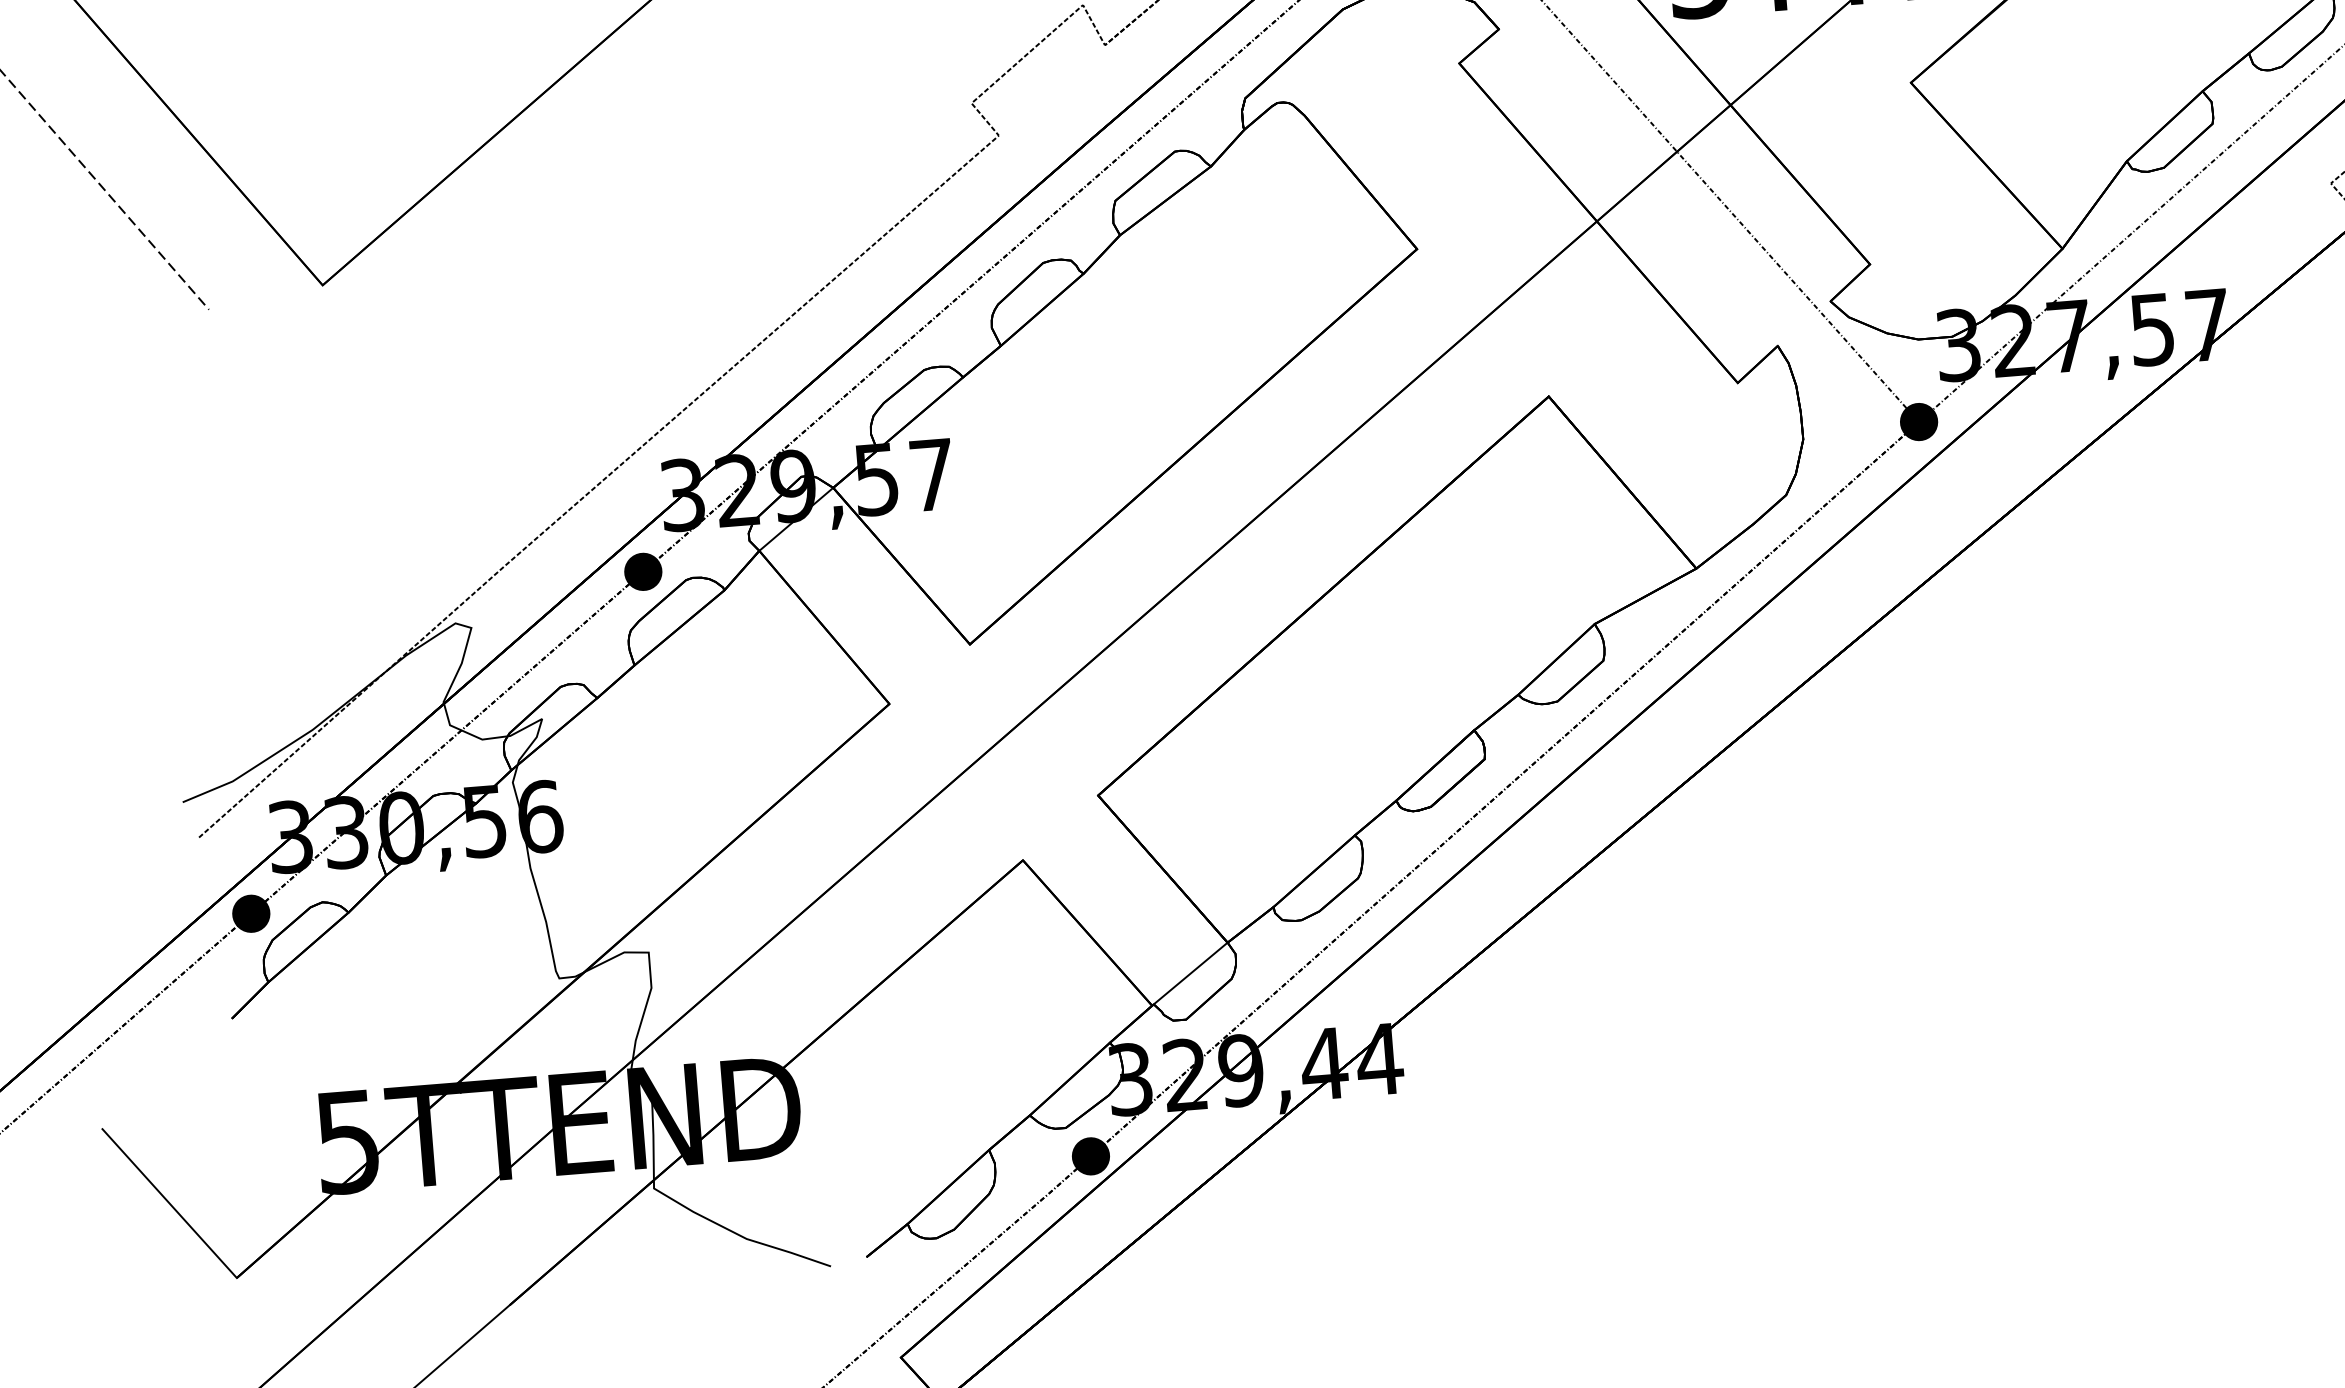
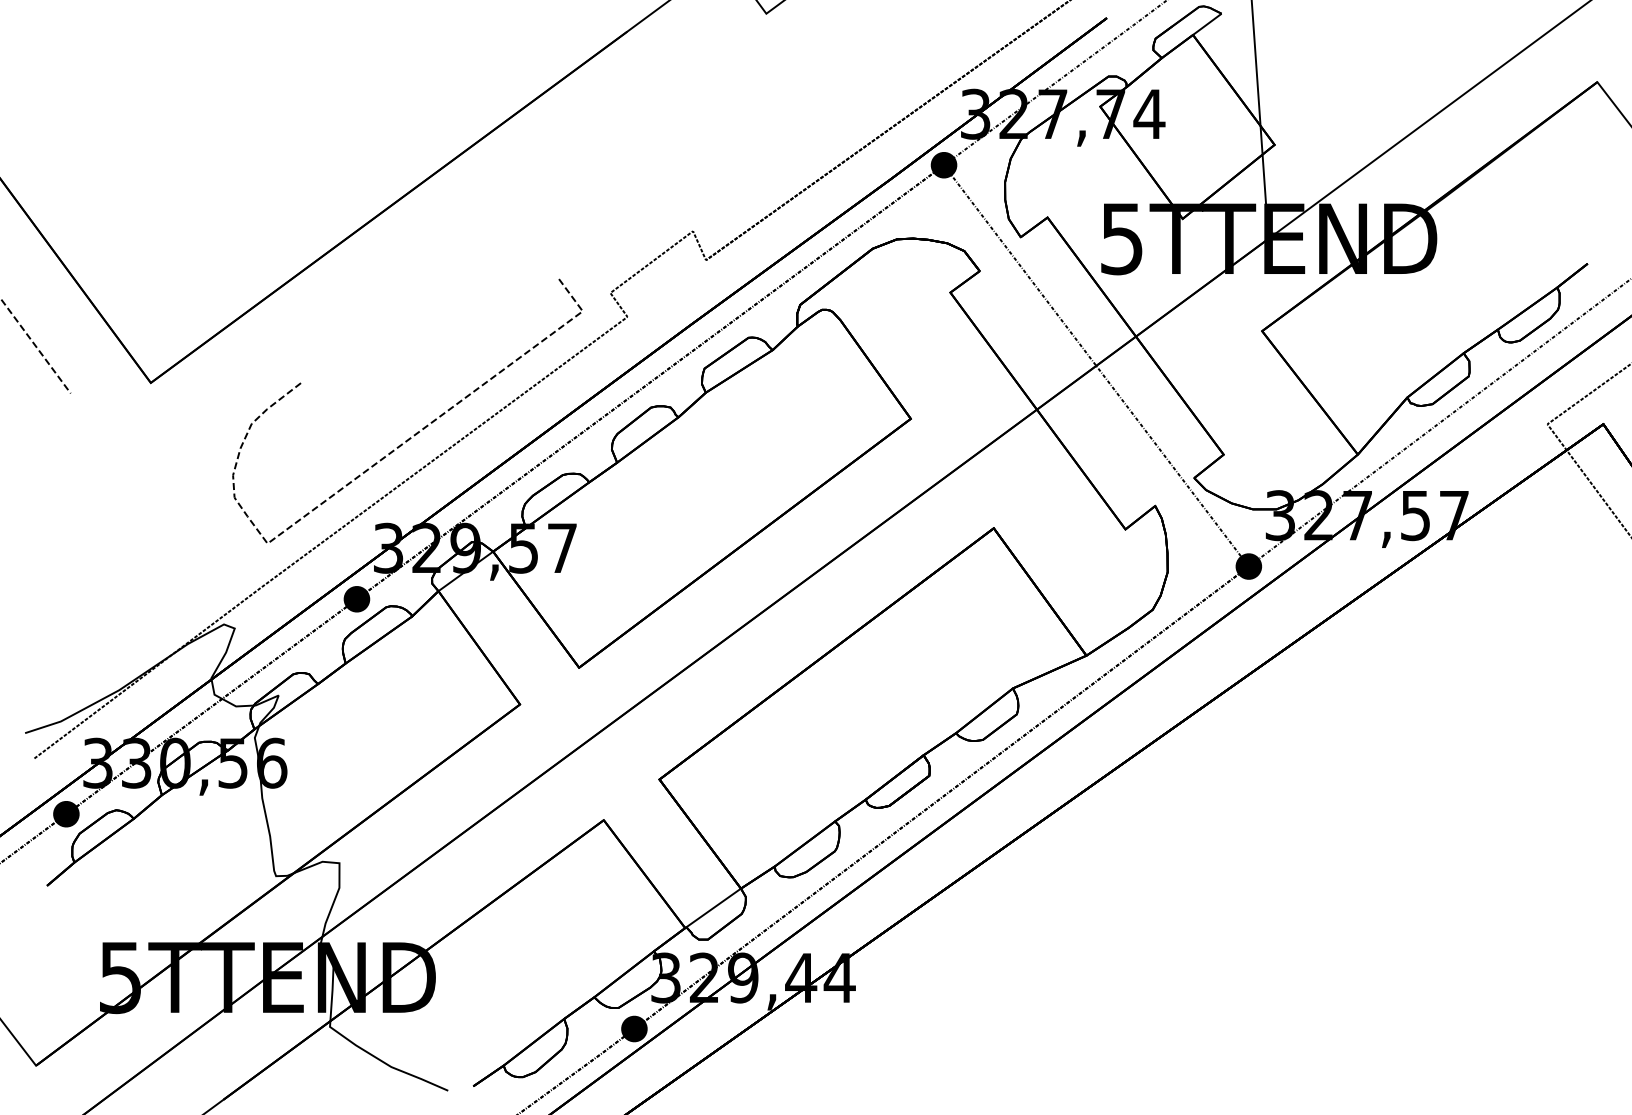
curve: (720, 316) -> (424, 426), added

